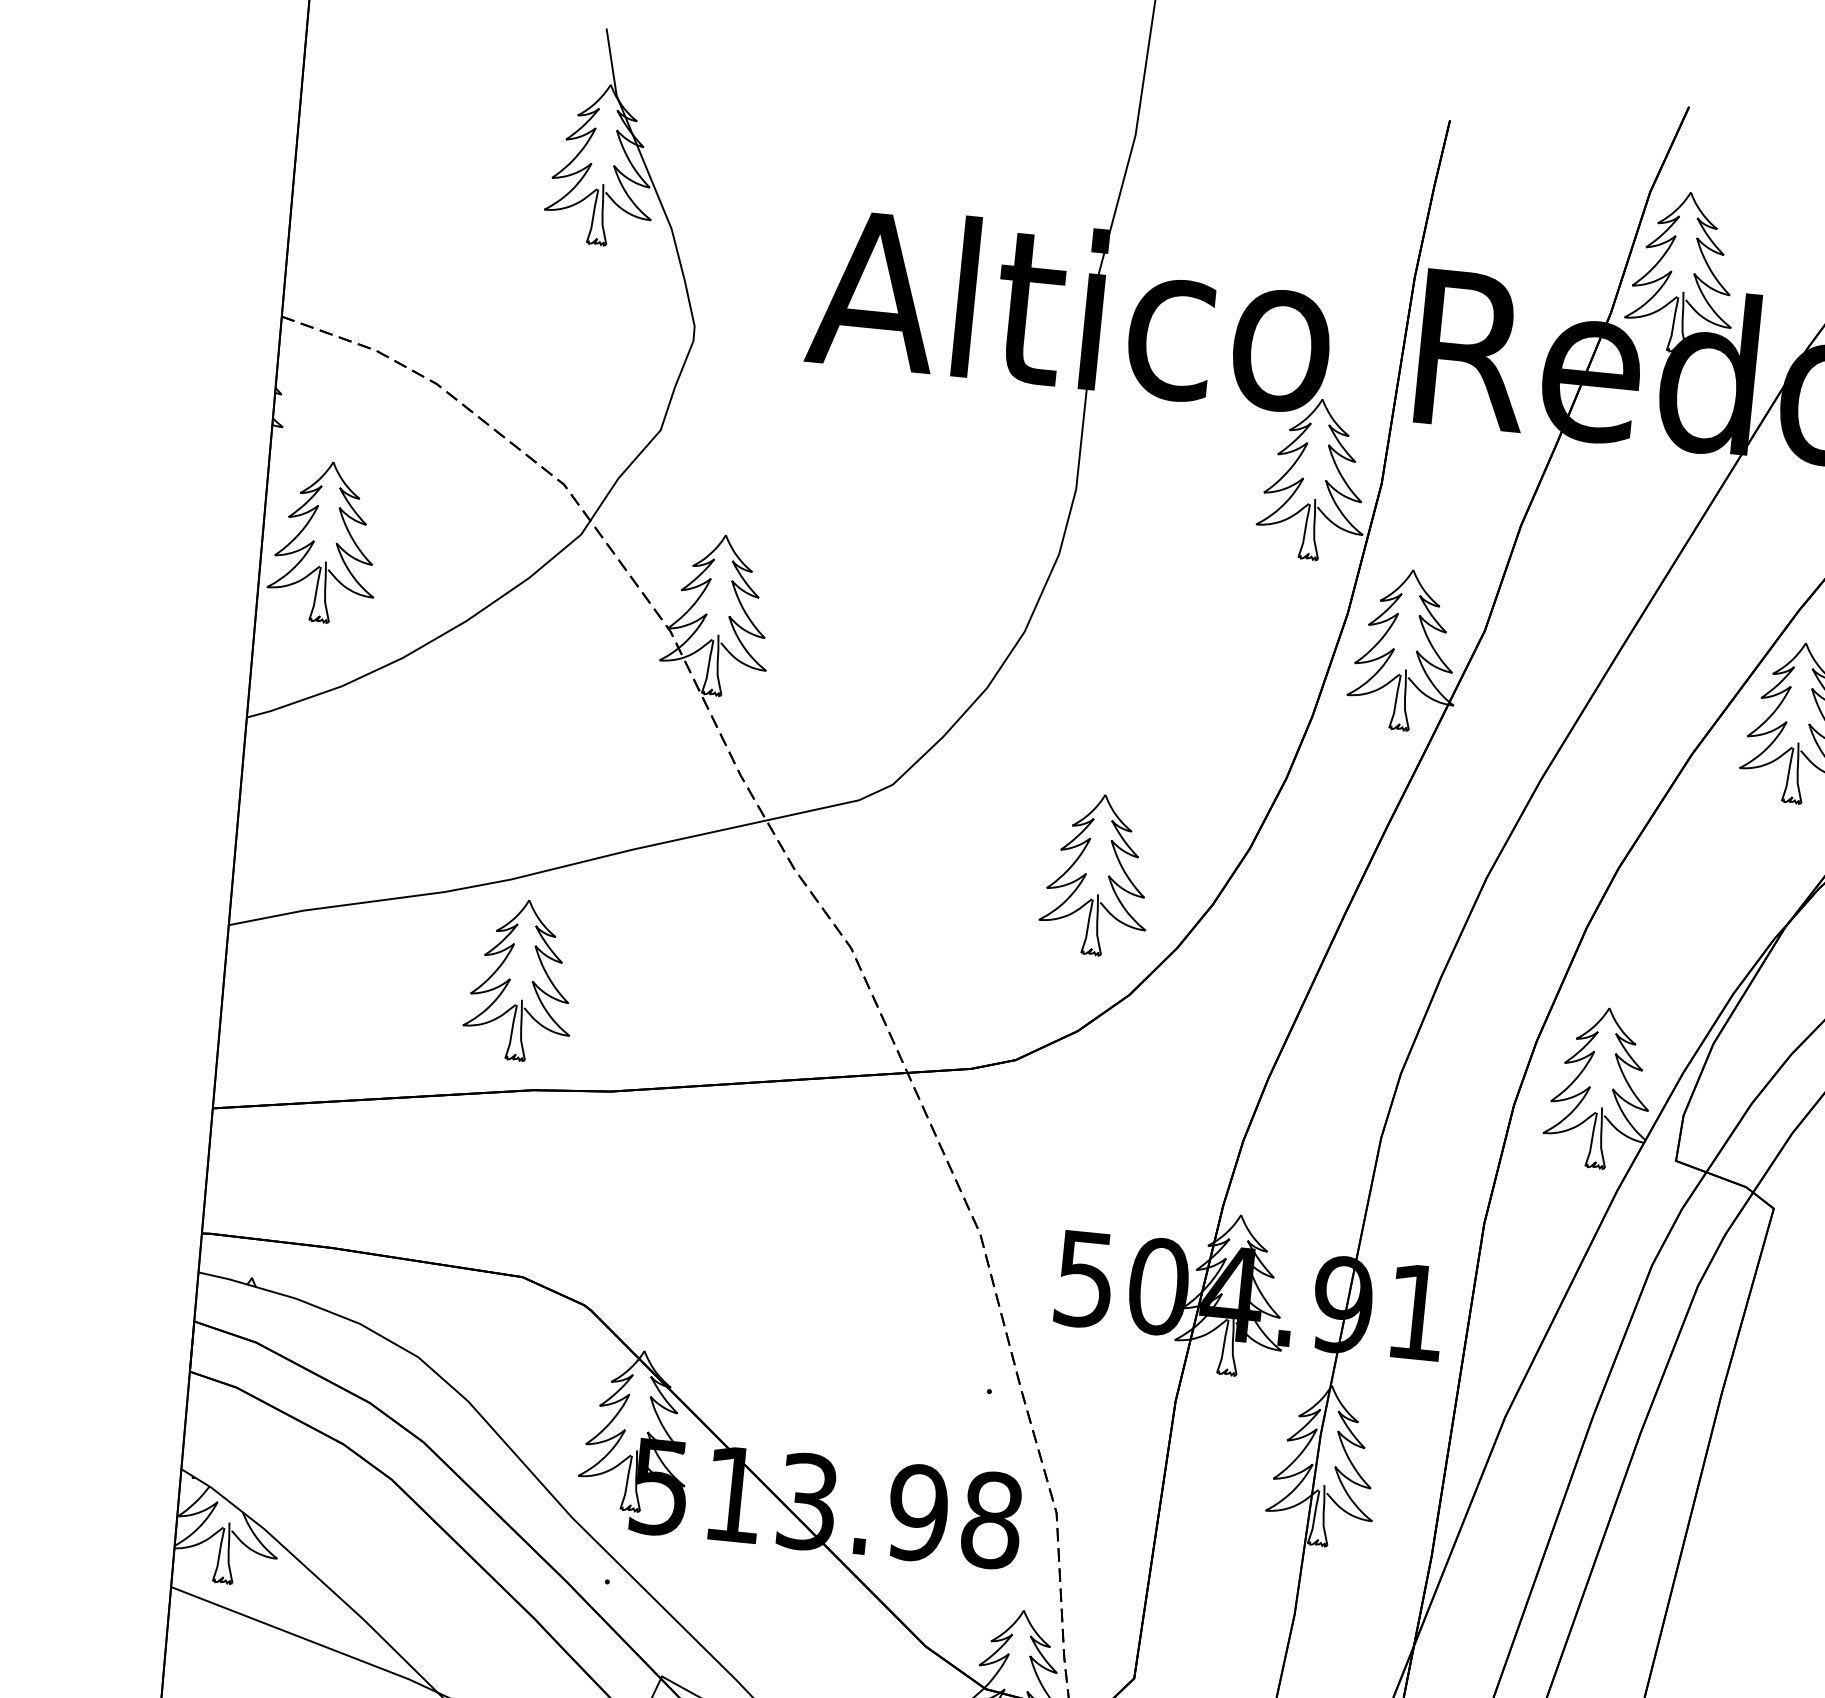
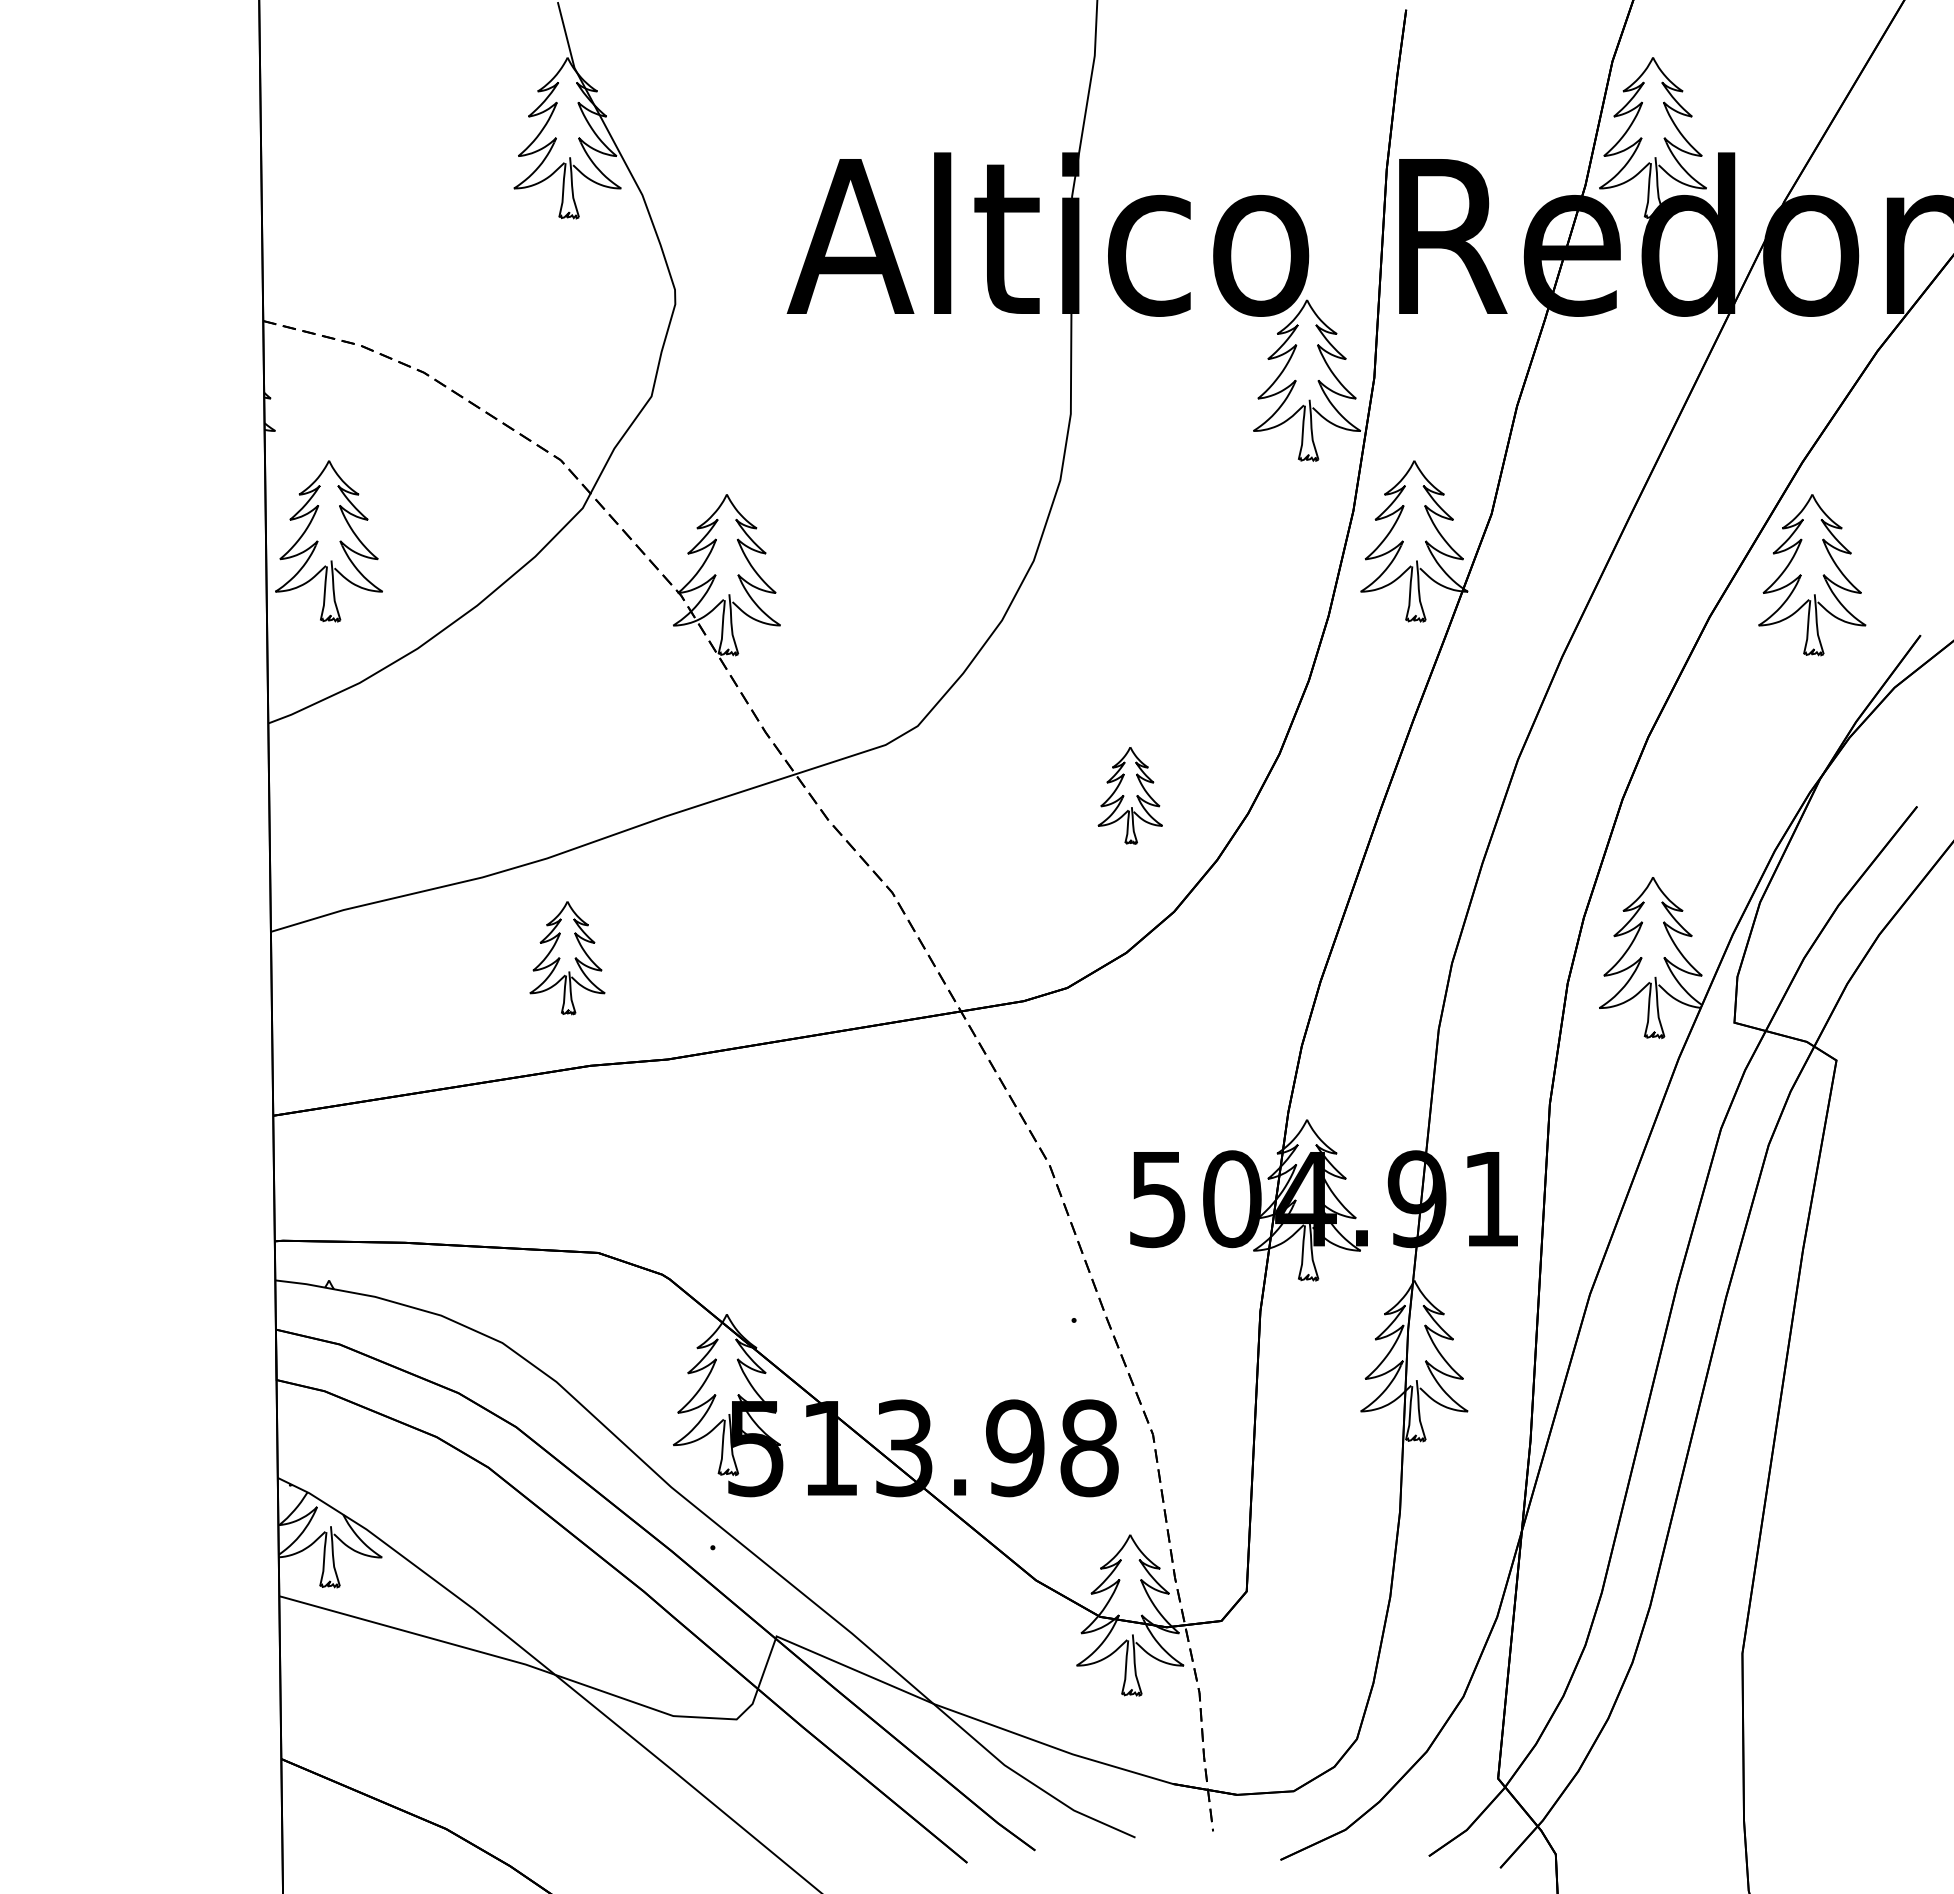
part: (1097, 874) -> (1130, 795), size x0.6
part: (521, 981) -> (567, 958), size x0.7

